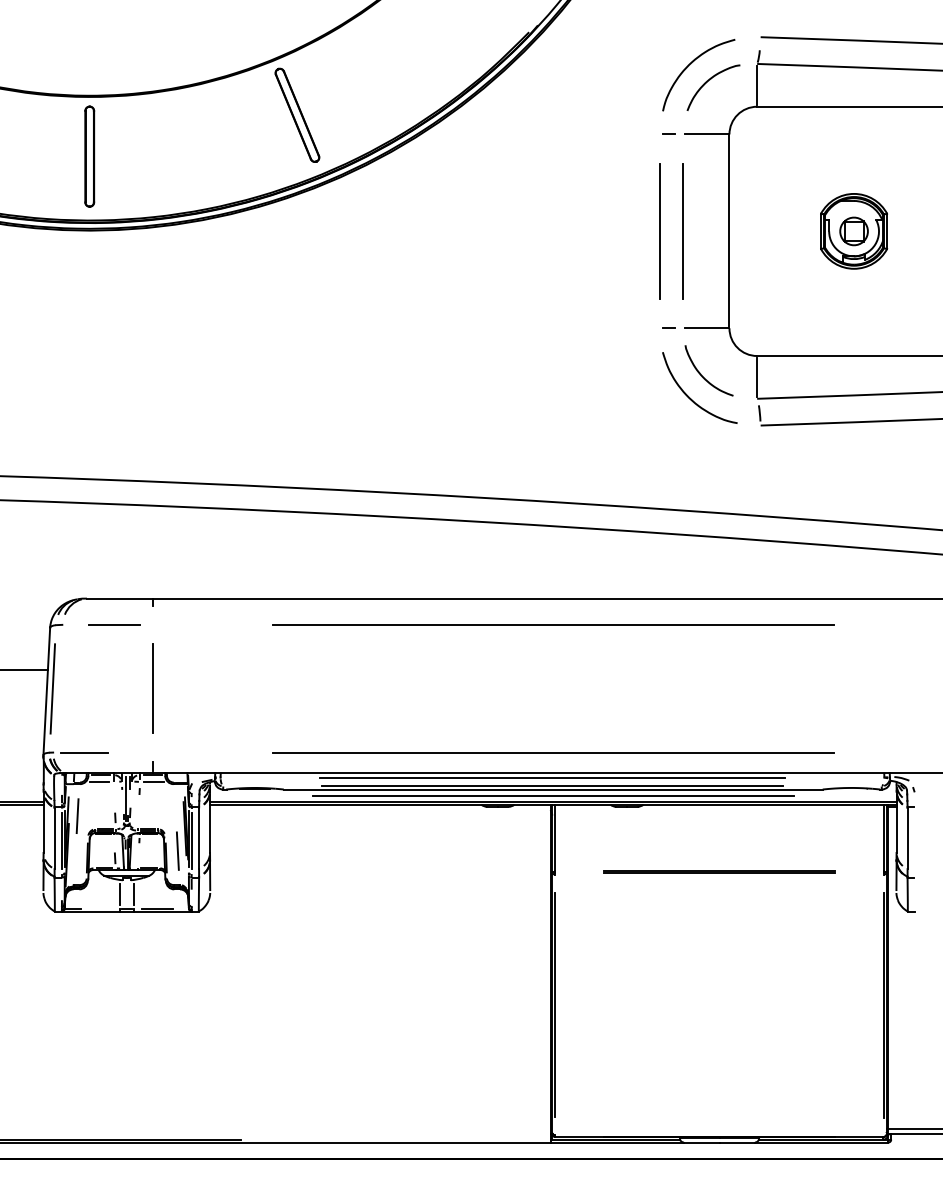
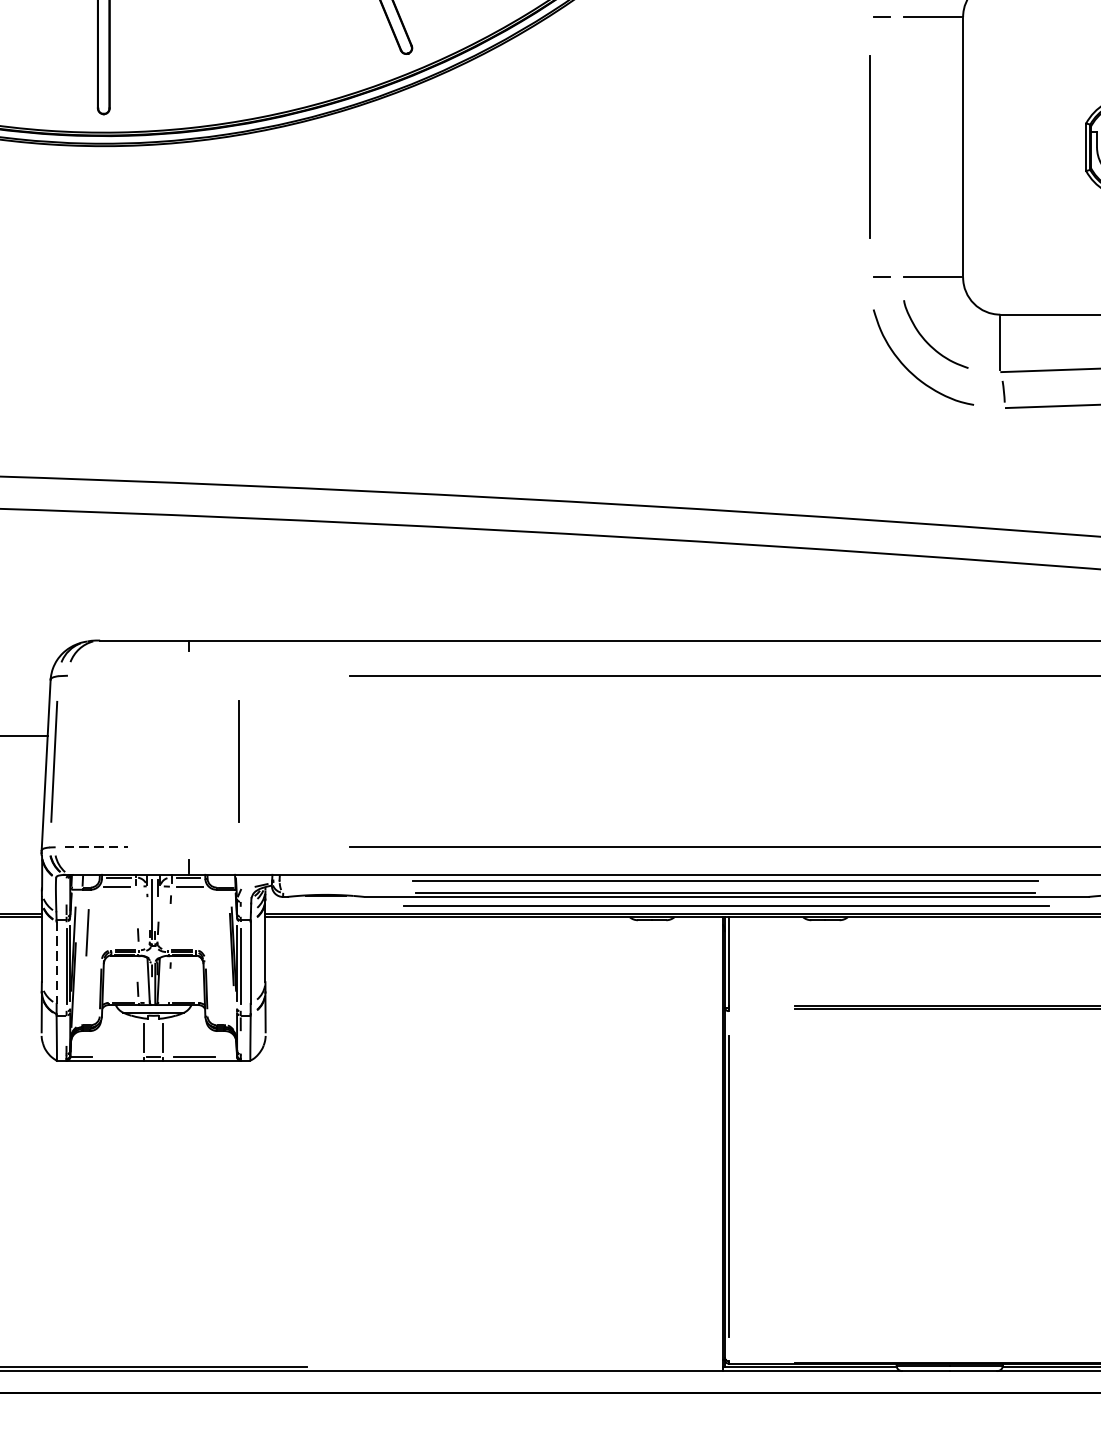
line: (683, 231) -> (901, 147), removed
line: (114, 624) -> (137, 675), removed
line: (152, 688) -> (237, 761), moved
line: (84, 752) -> (96, 847), solid -> dashed
line: (54, 838) -> (56, 962), solid -> dashed
line: (177, 850) -> (221, 978), removed

